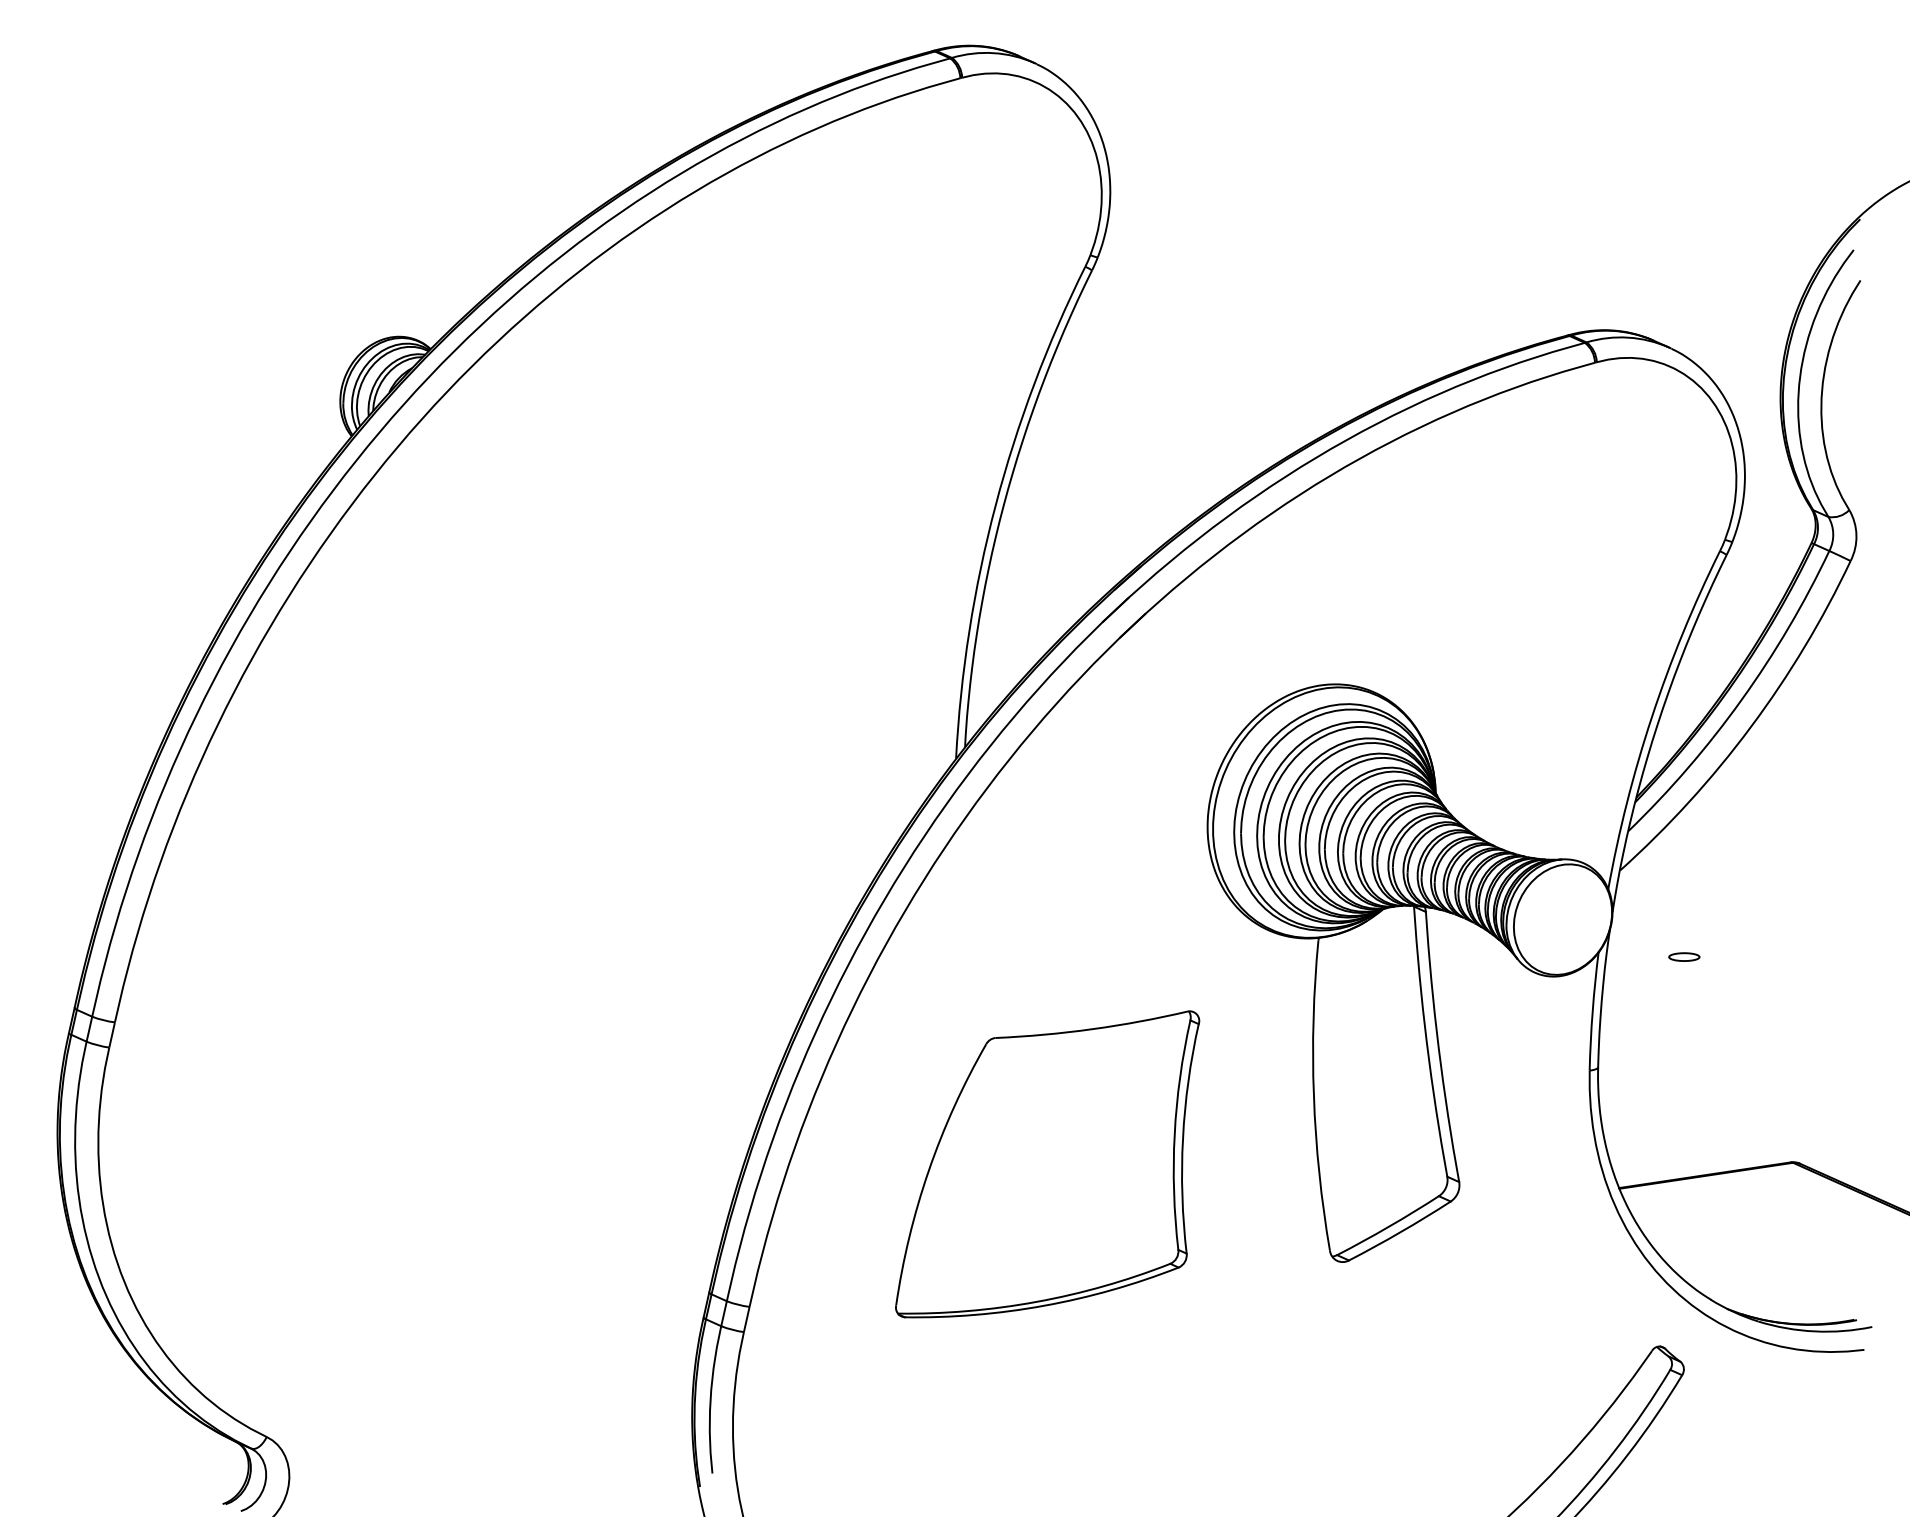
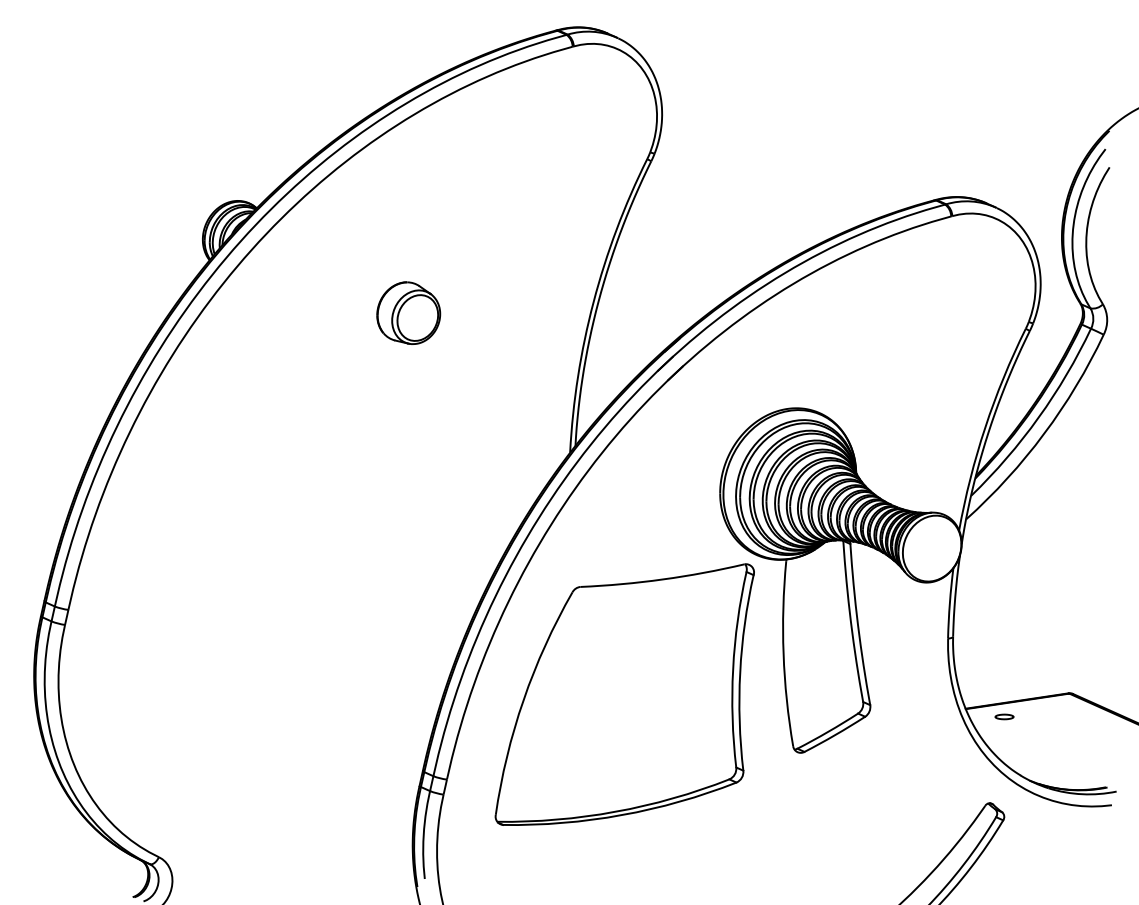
part: (685, 523) -> (408, 312), added
part: (1684, 956) -> (1004, 716), moved
part: (1047, 1164) -> (624, 694), size x1.43

